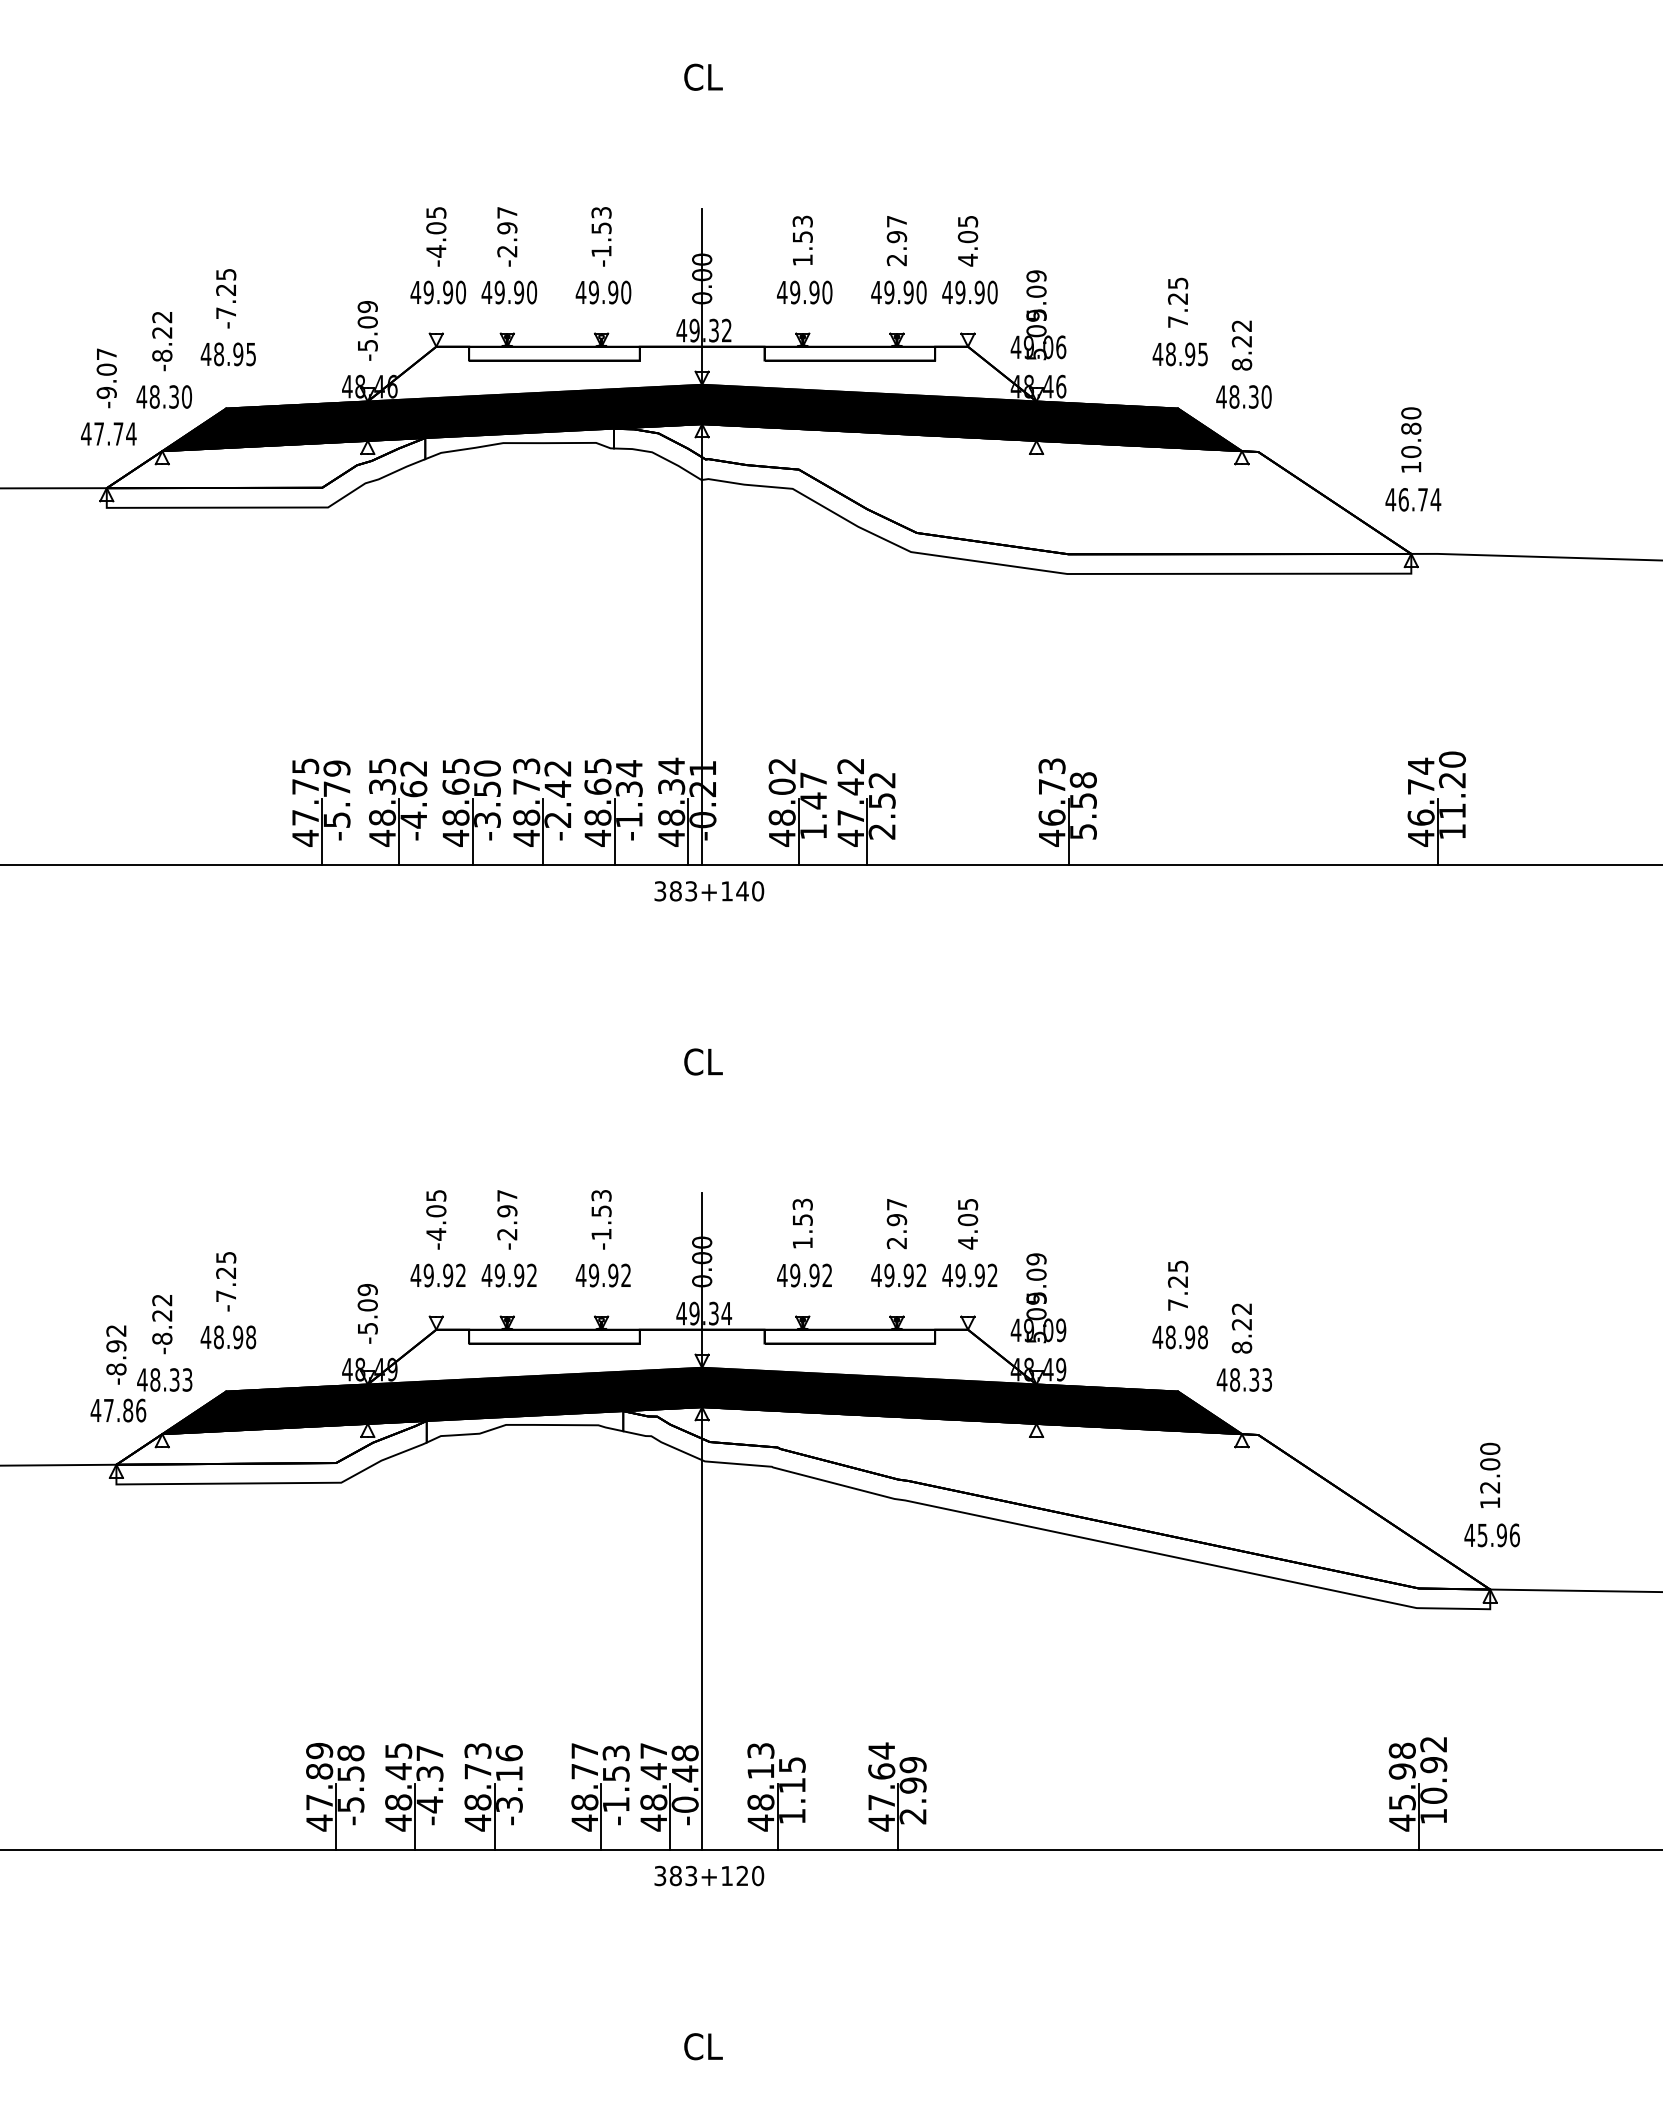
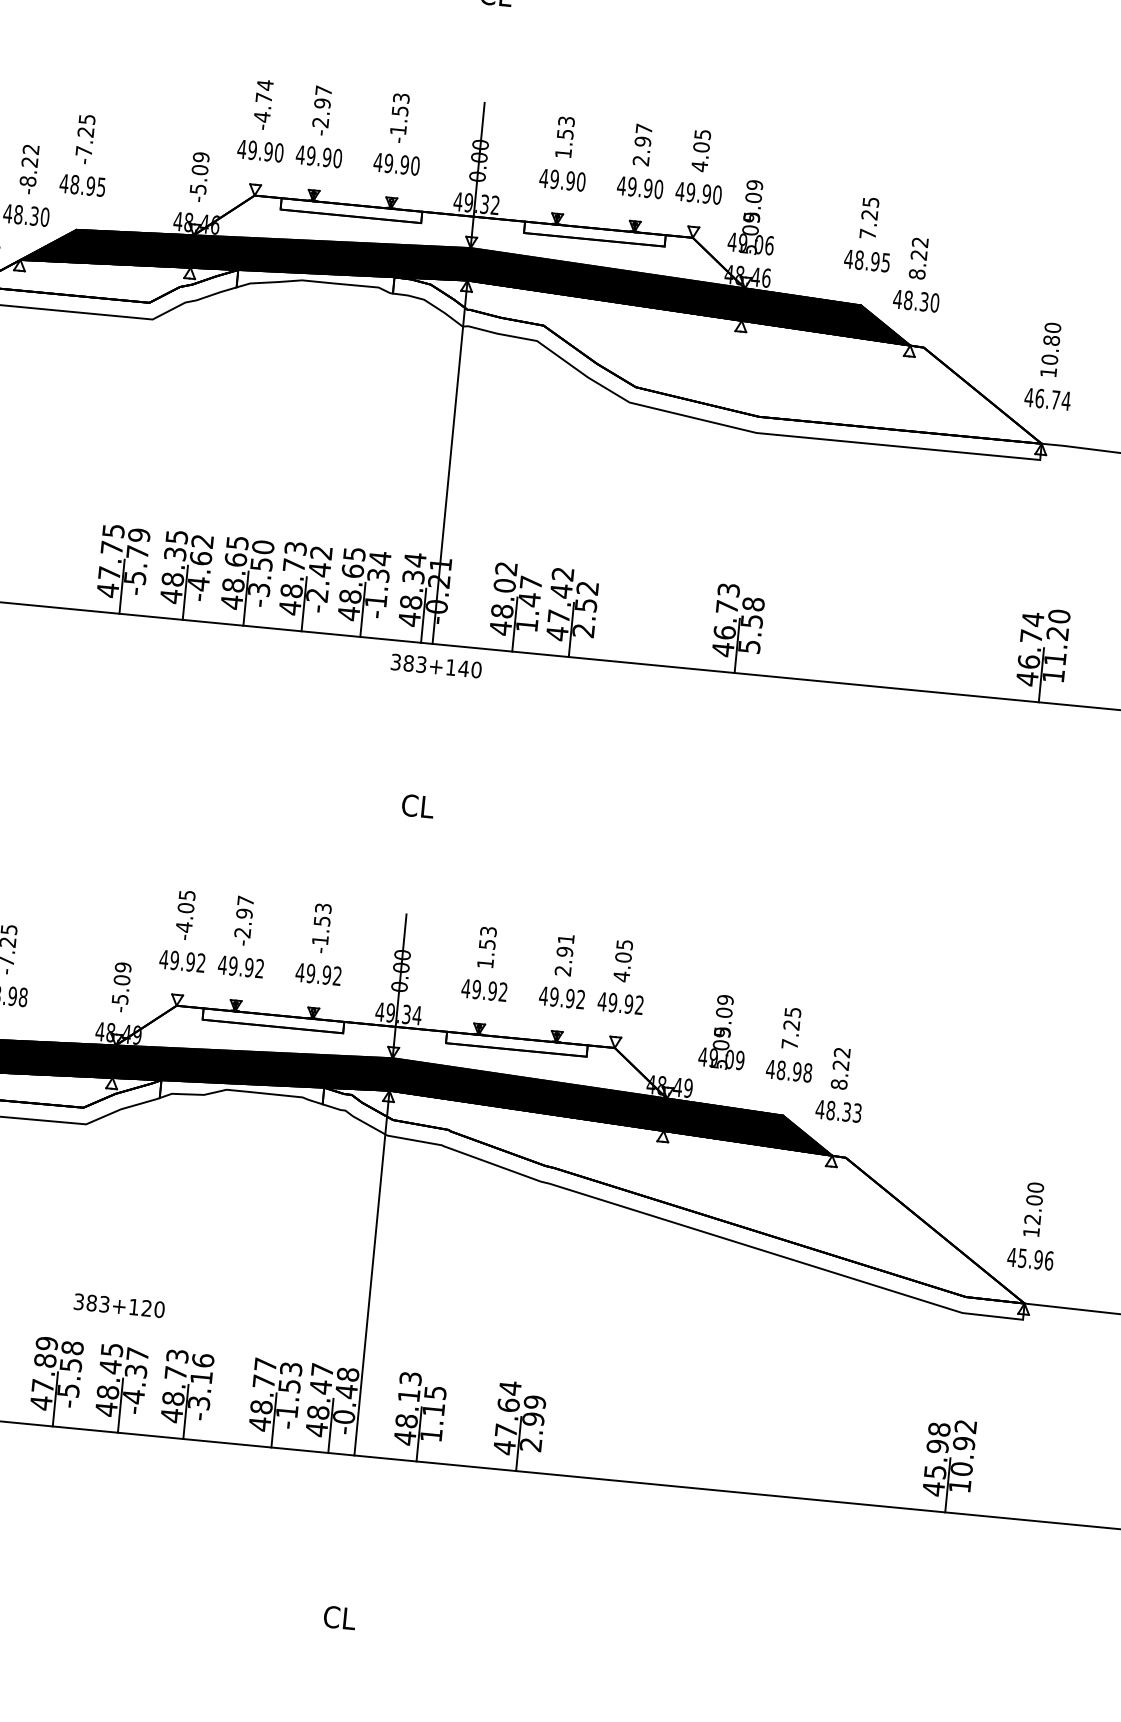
text: (436, 220) -> (264, 91), -4.05 -> -4.74
text: (896, 1204) -> (565, 939), 2.97 -> 2.91
text: (1038, 1298) -> (724, 1032), moved
text: (709, 1875) -> (119, 1305), moved

